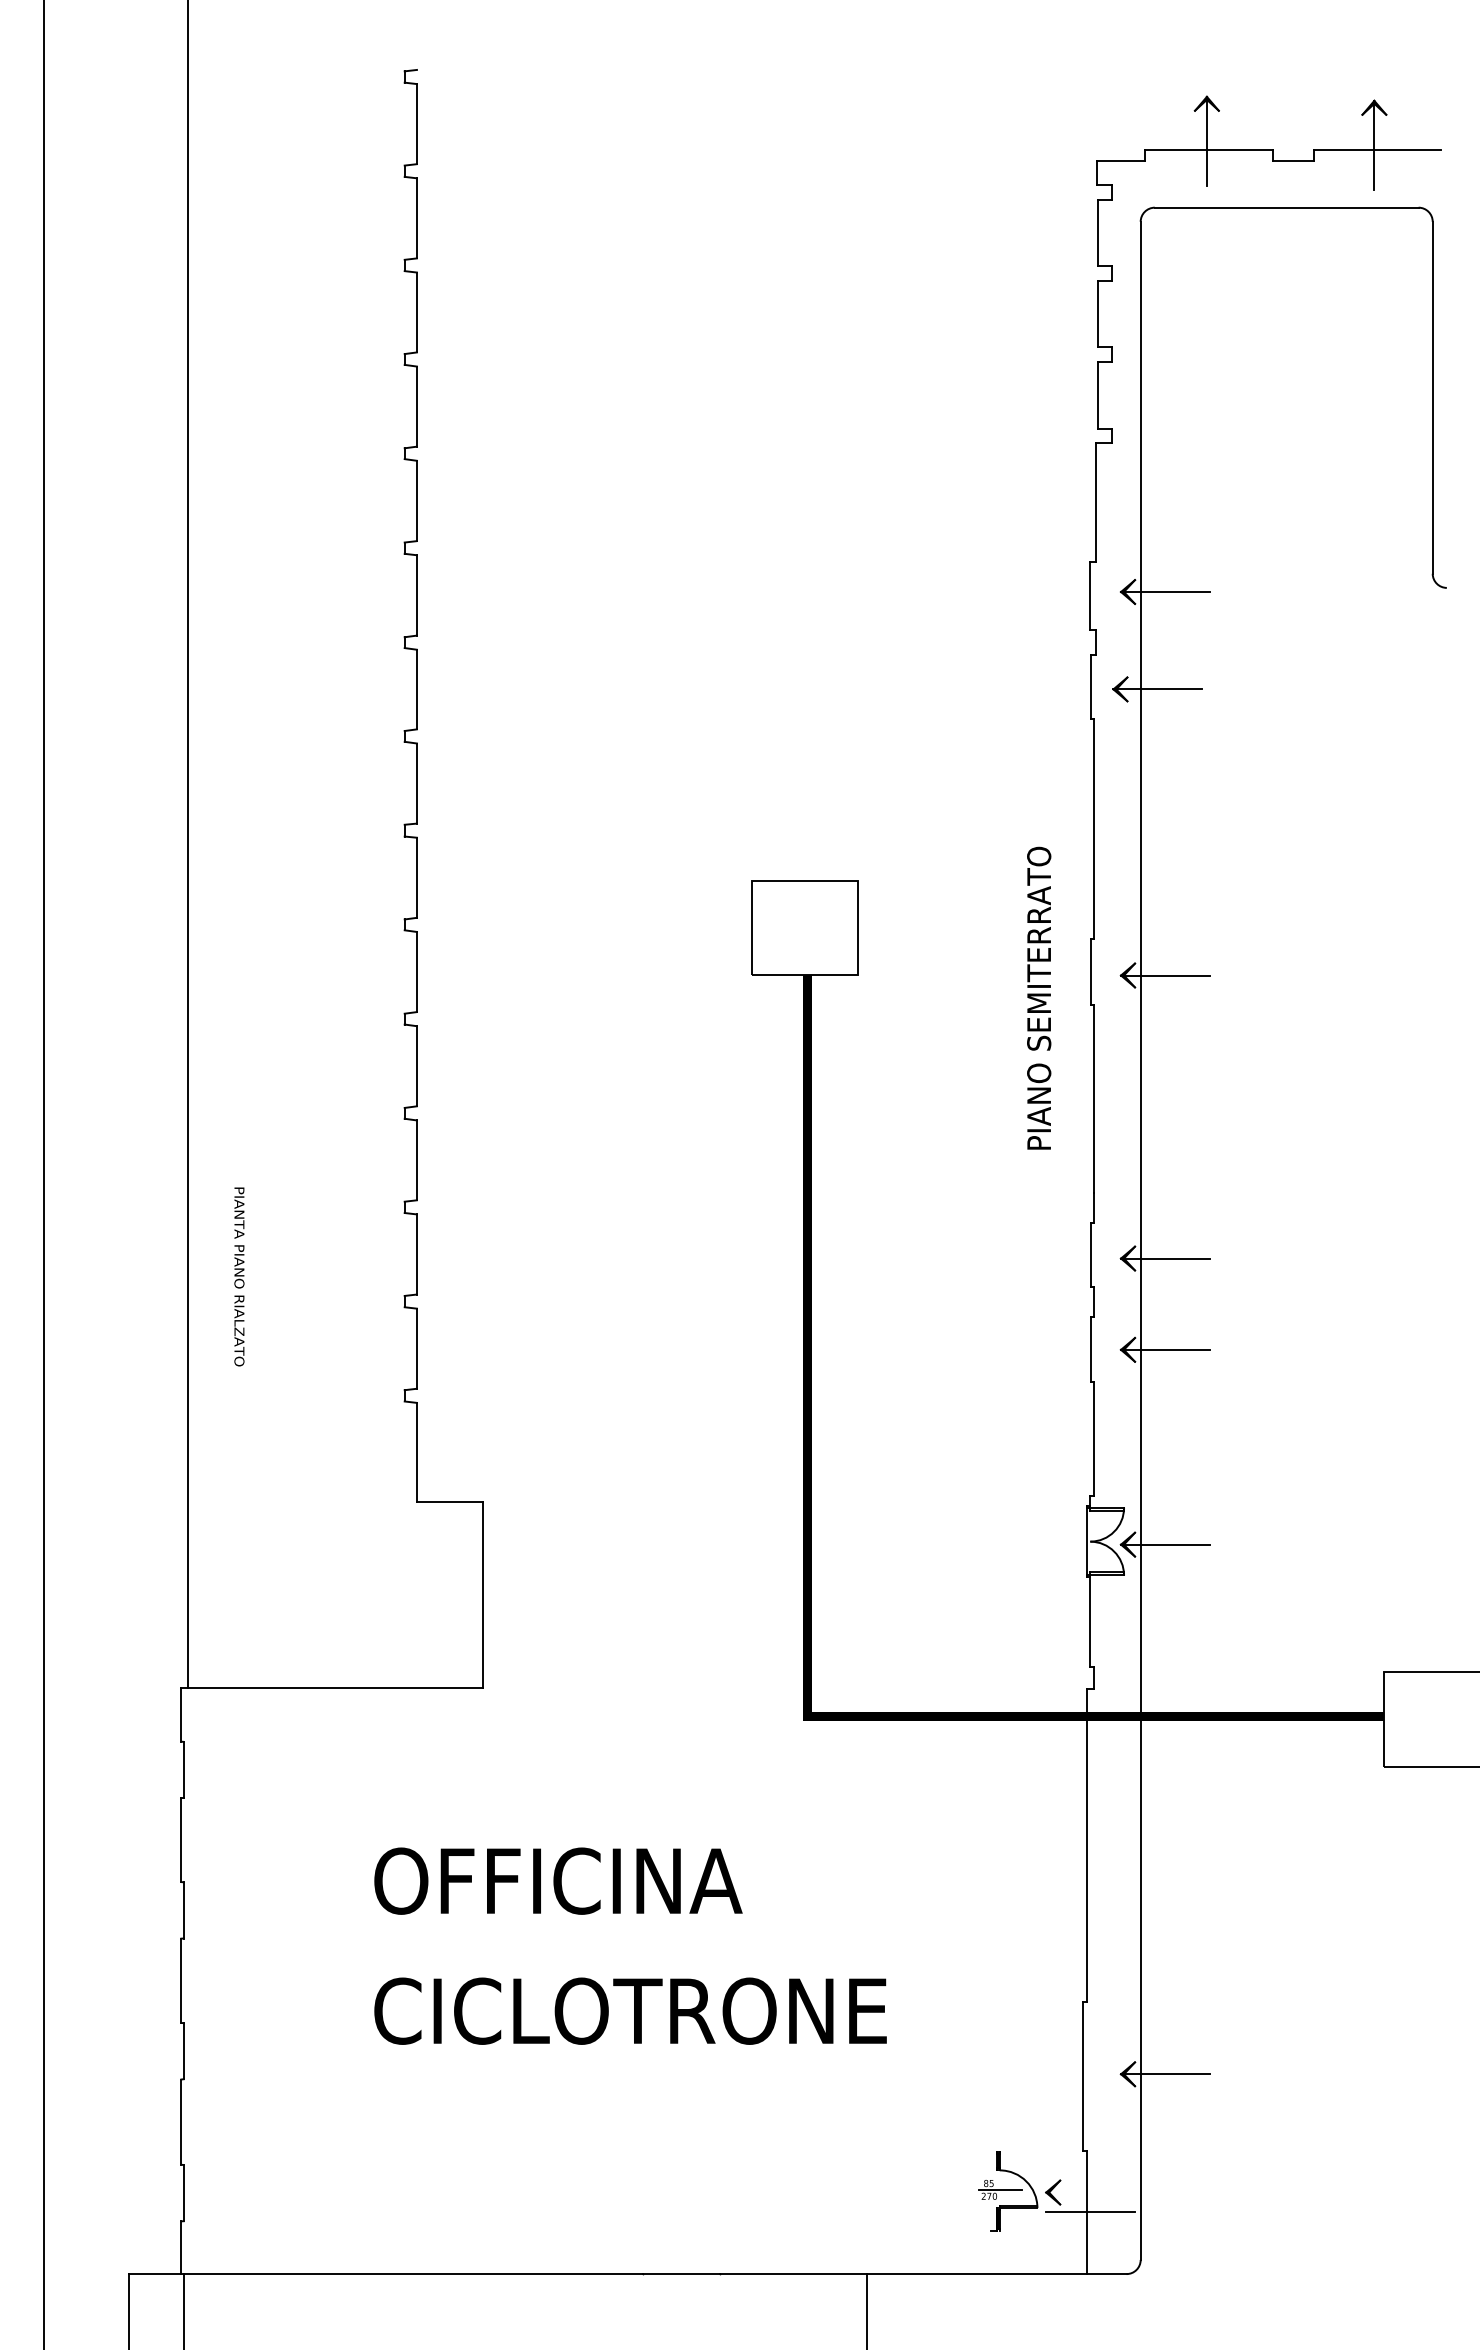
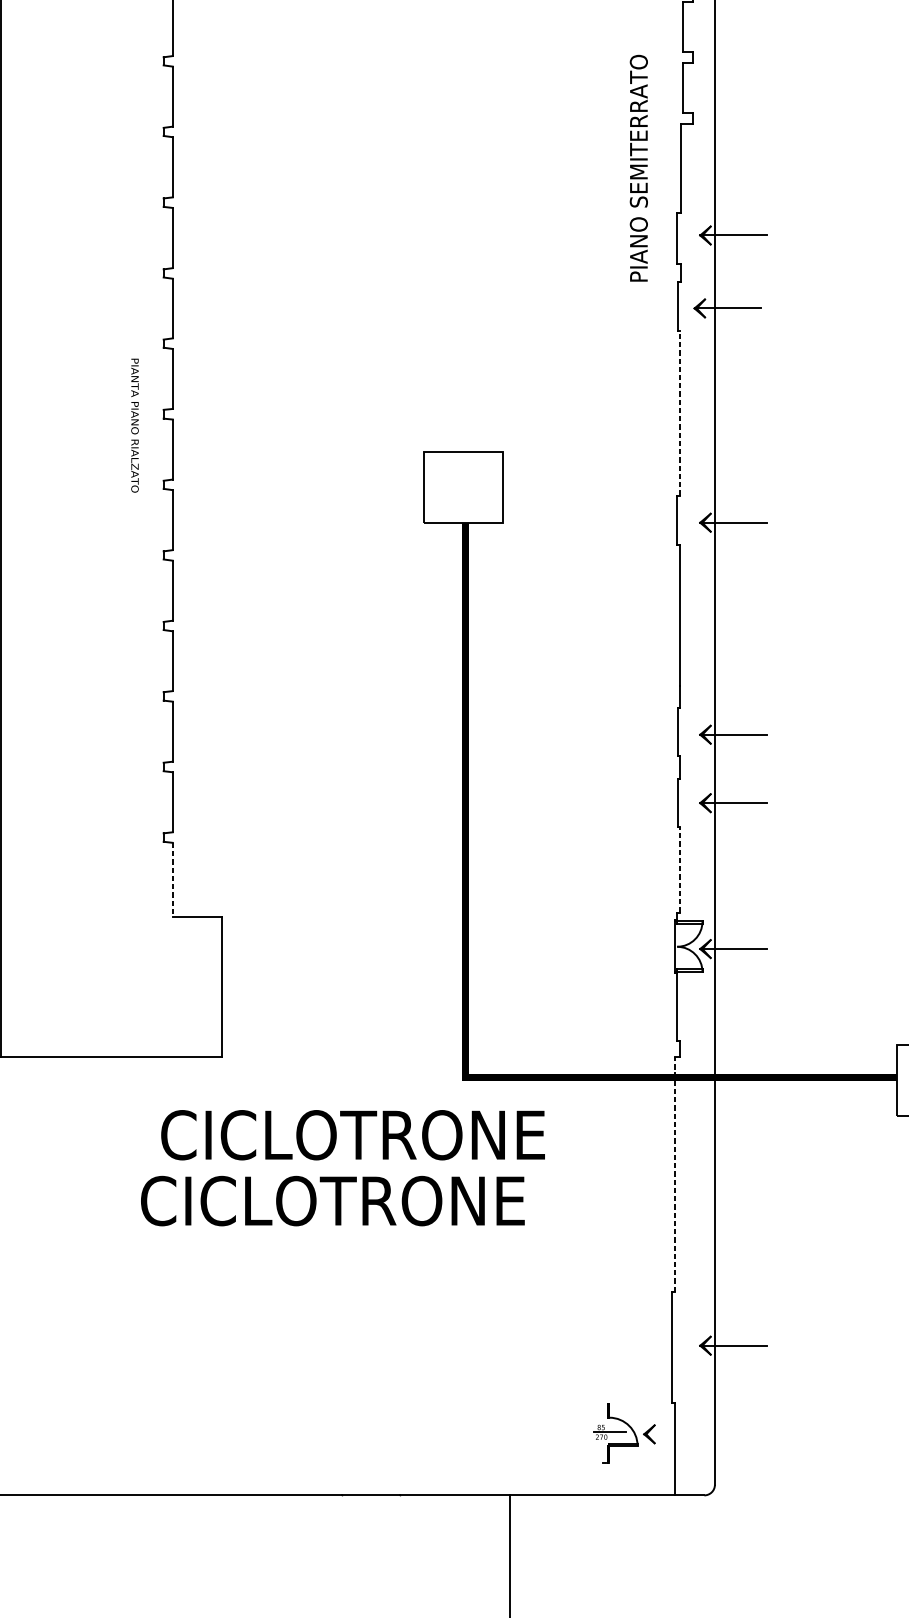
line: (1093, 828) -> (679, 412), solid -> dashed
text: (1039, 997) -> (639, 167), moved
text: (239, 1276) -> (135, 425), moved
line: (1093, 1438) -> (679, 869), solid -> dashed
line: (416, 1452) -> (172, 880), solid -> dashed
line: (1087, 1845) -> (675, 1174), solid -> dashed
text: (632, 1880) -> (334, 1200), OFFICINA -> CICLOTRONE
text: (630, 2010) -> (353, 1134), moved
line: (1090, 2211) -> (677, 1448), removed

